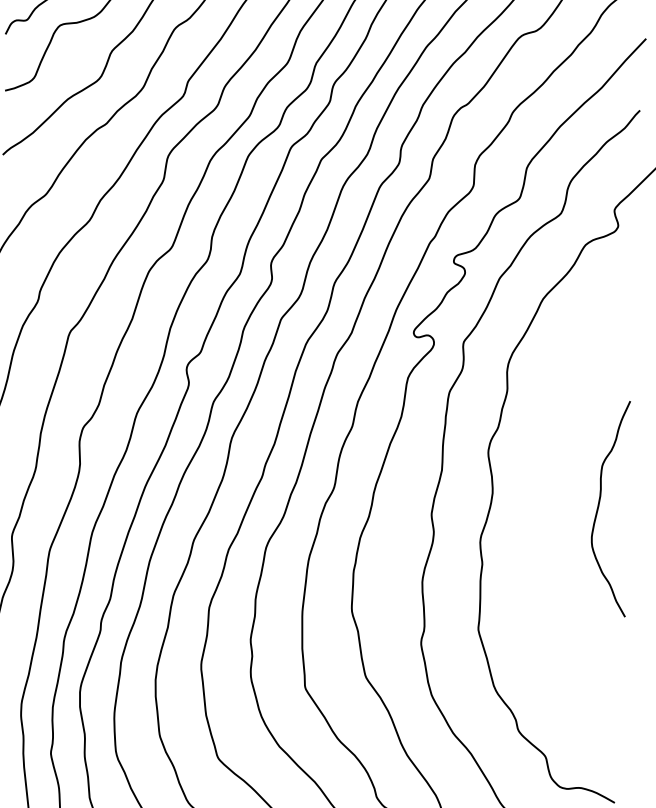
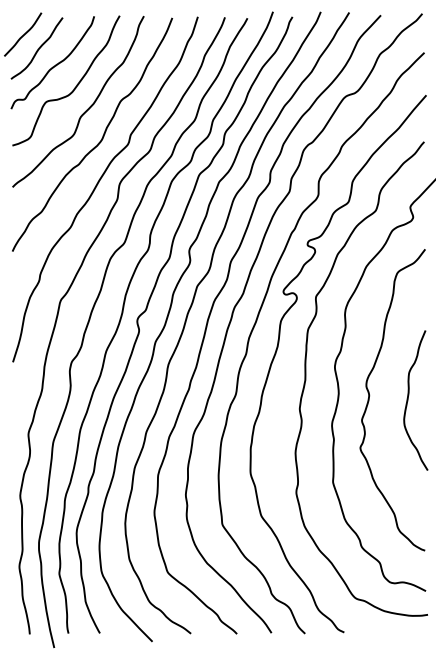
curve: (541, 497) -> (370, 395), added

